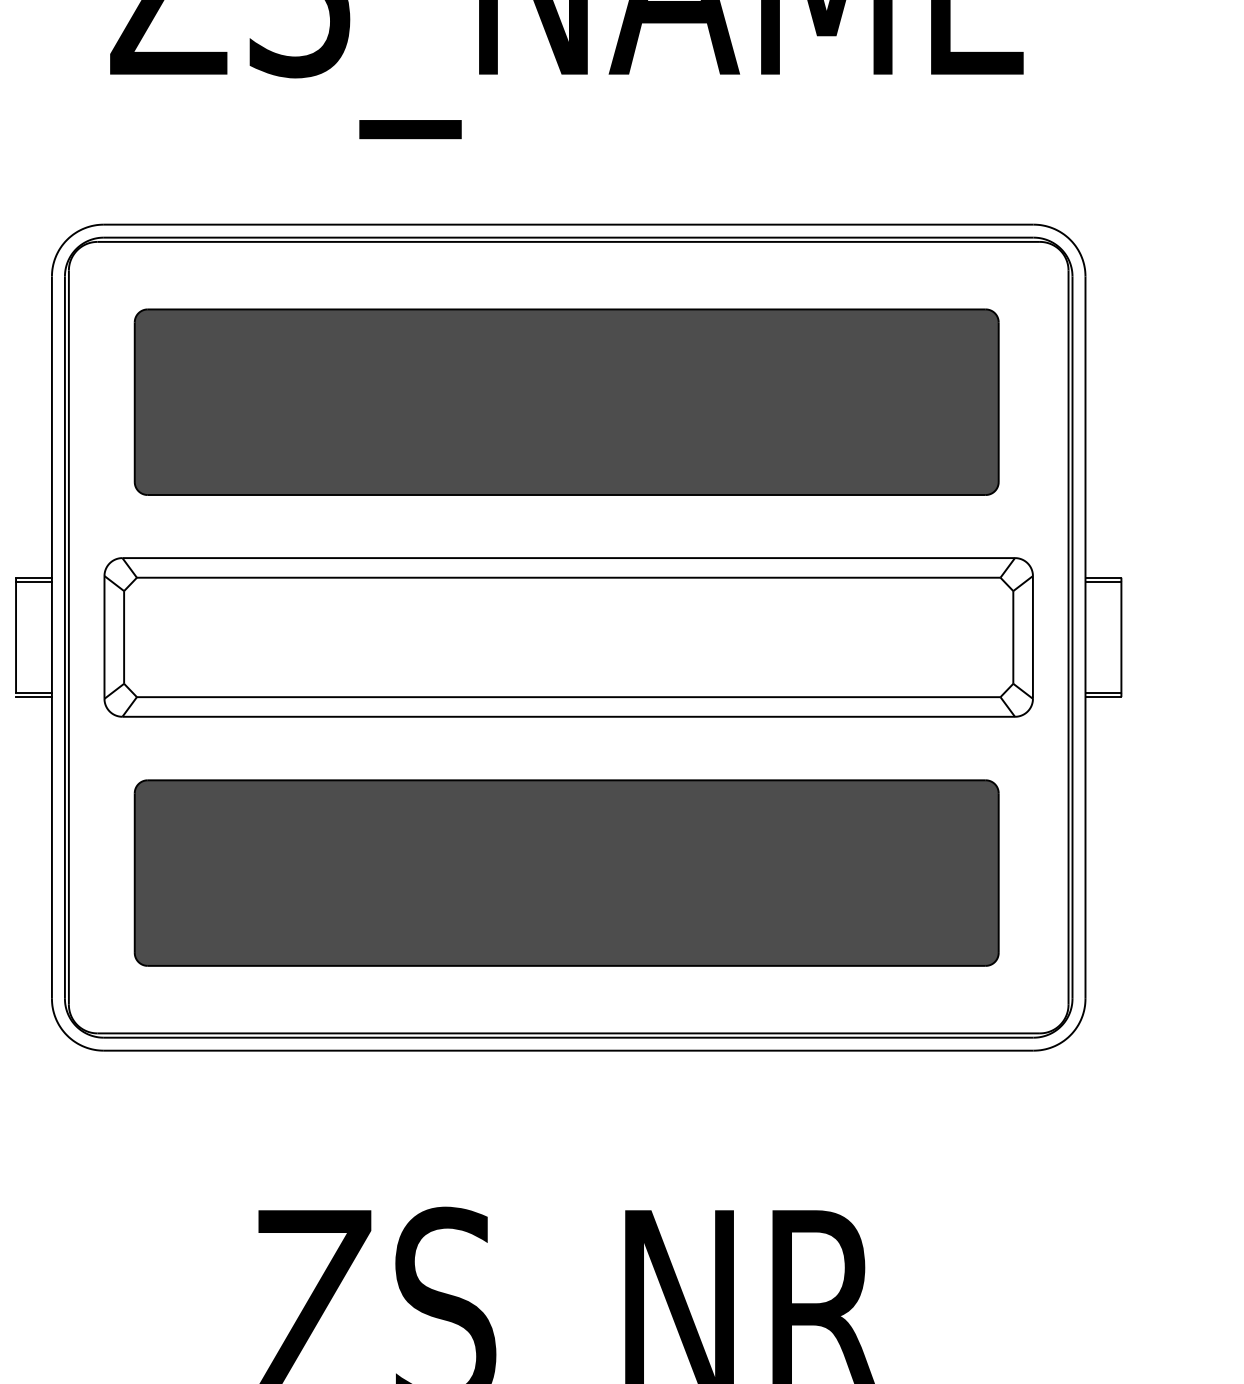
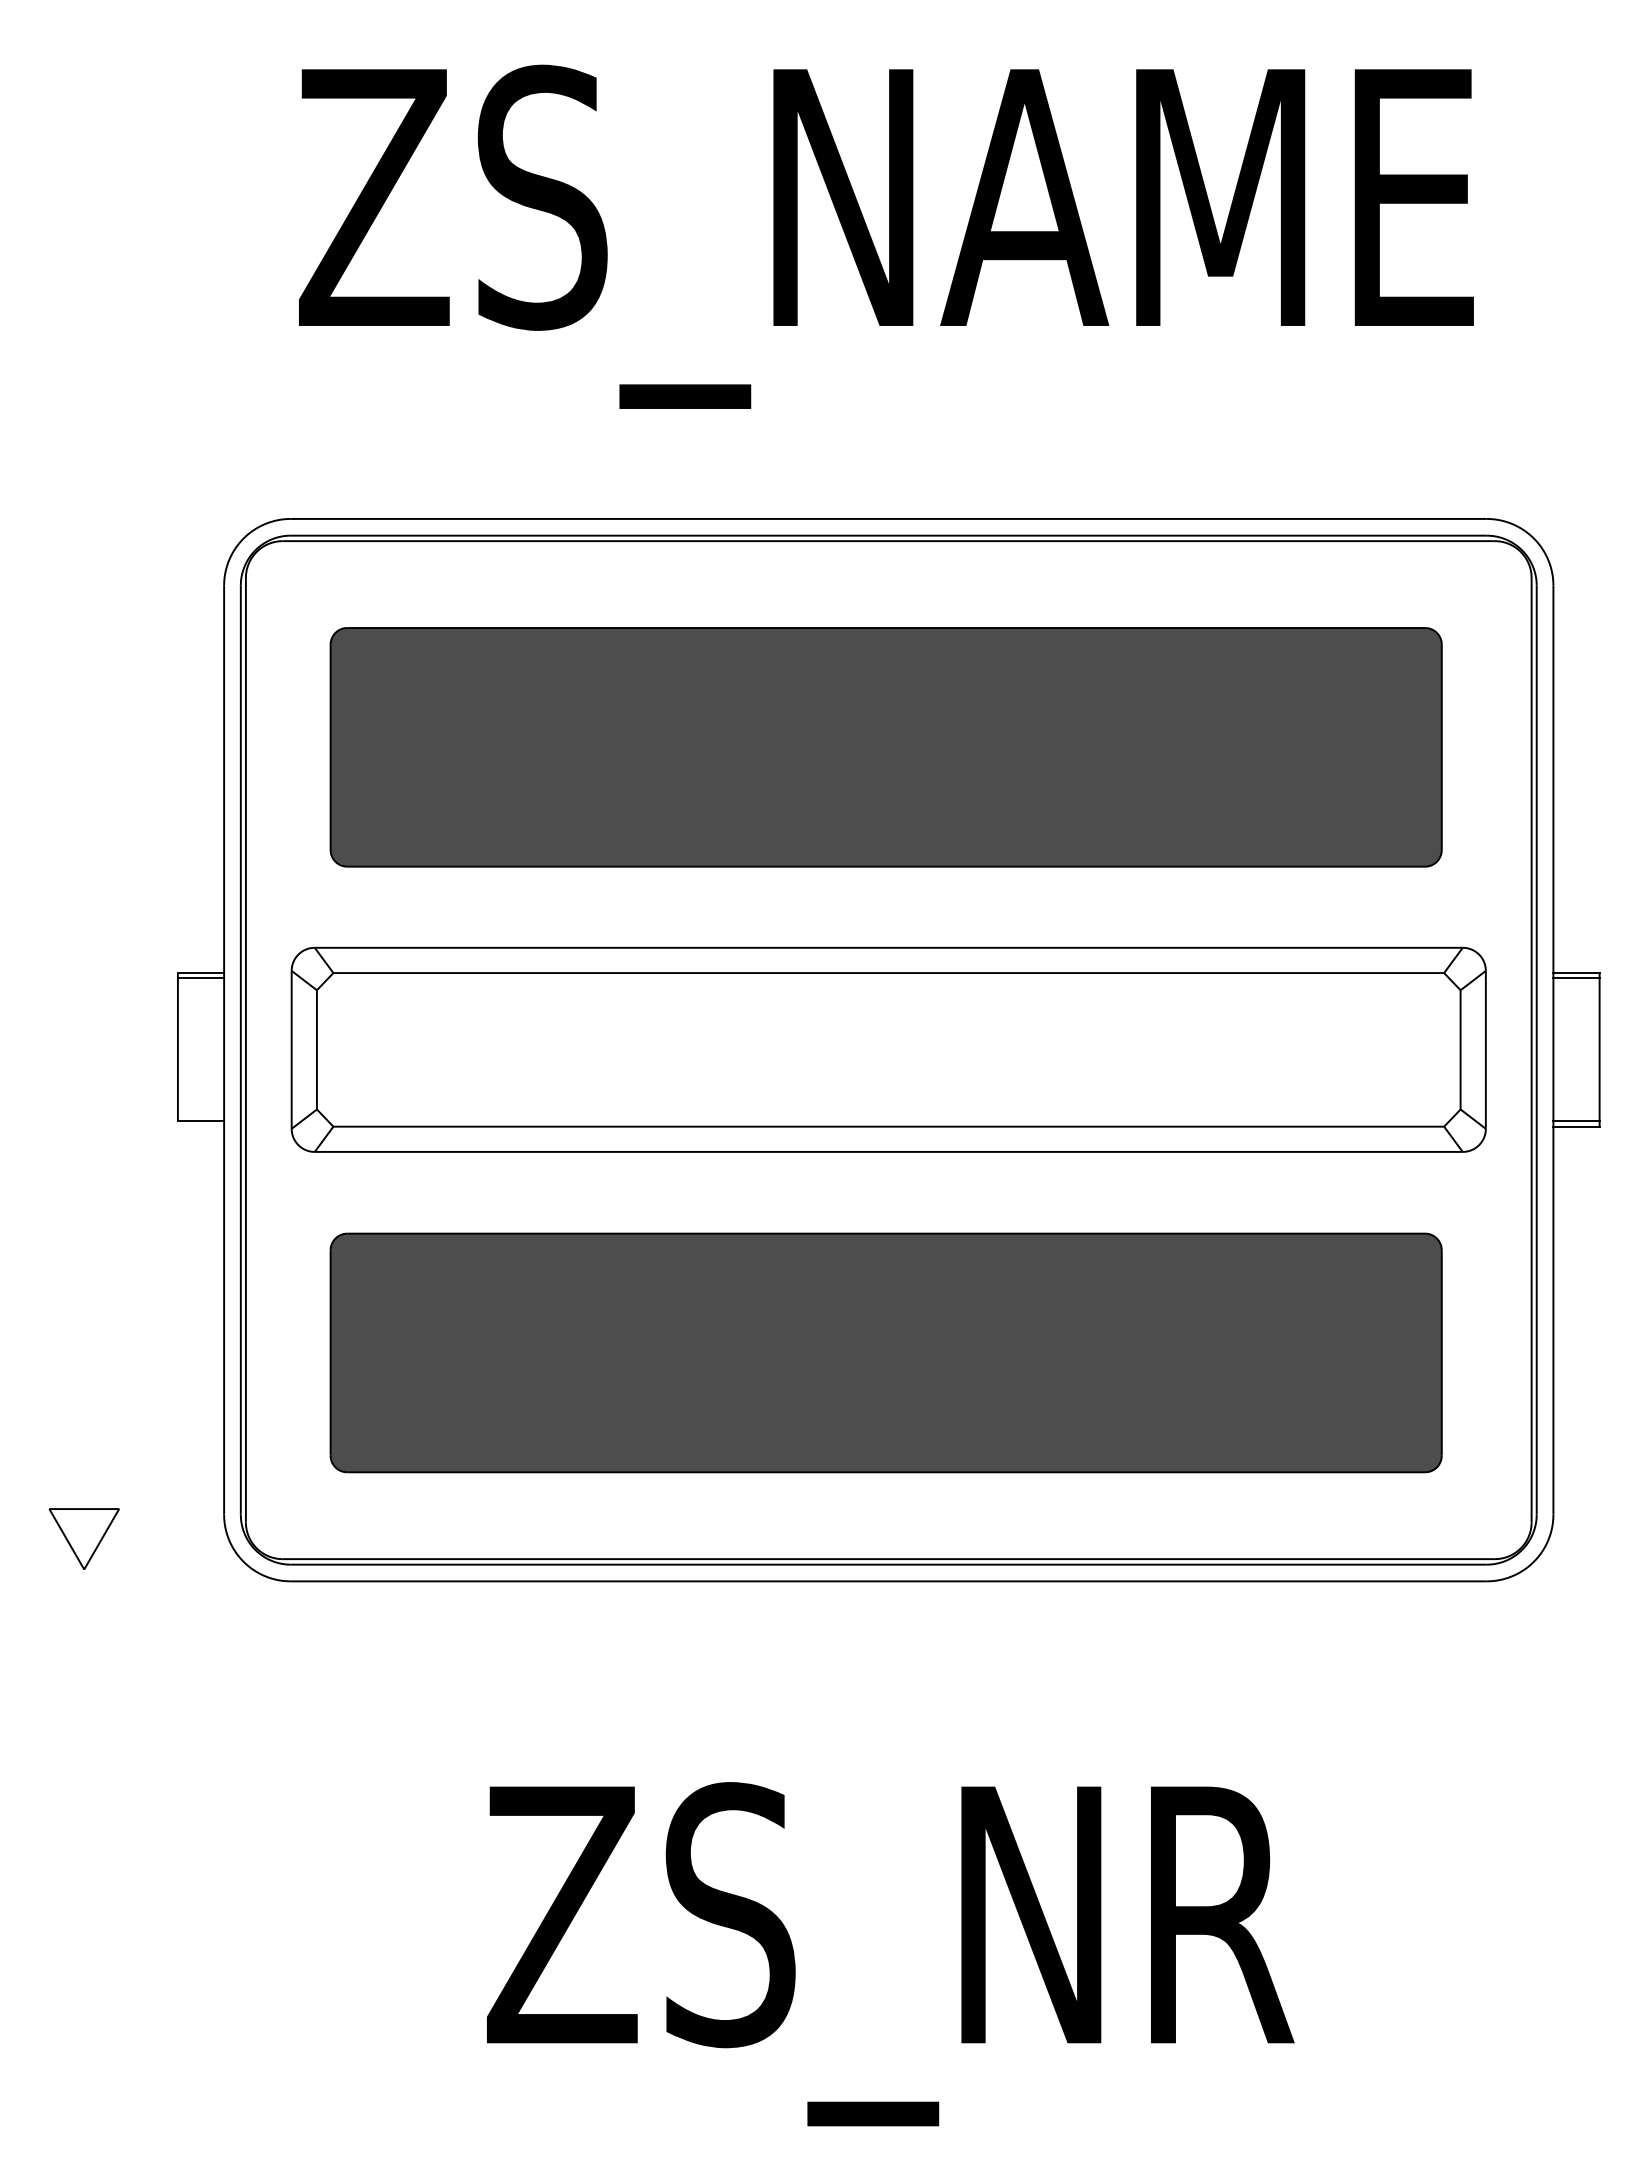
line: (33, 697) -> (200, 1126), removed

